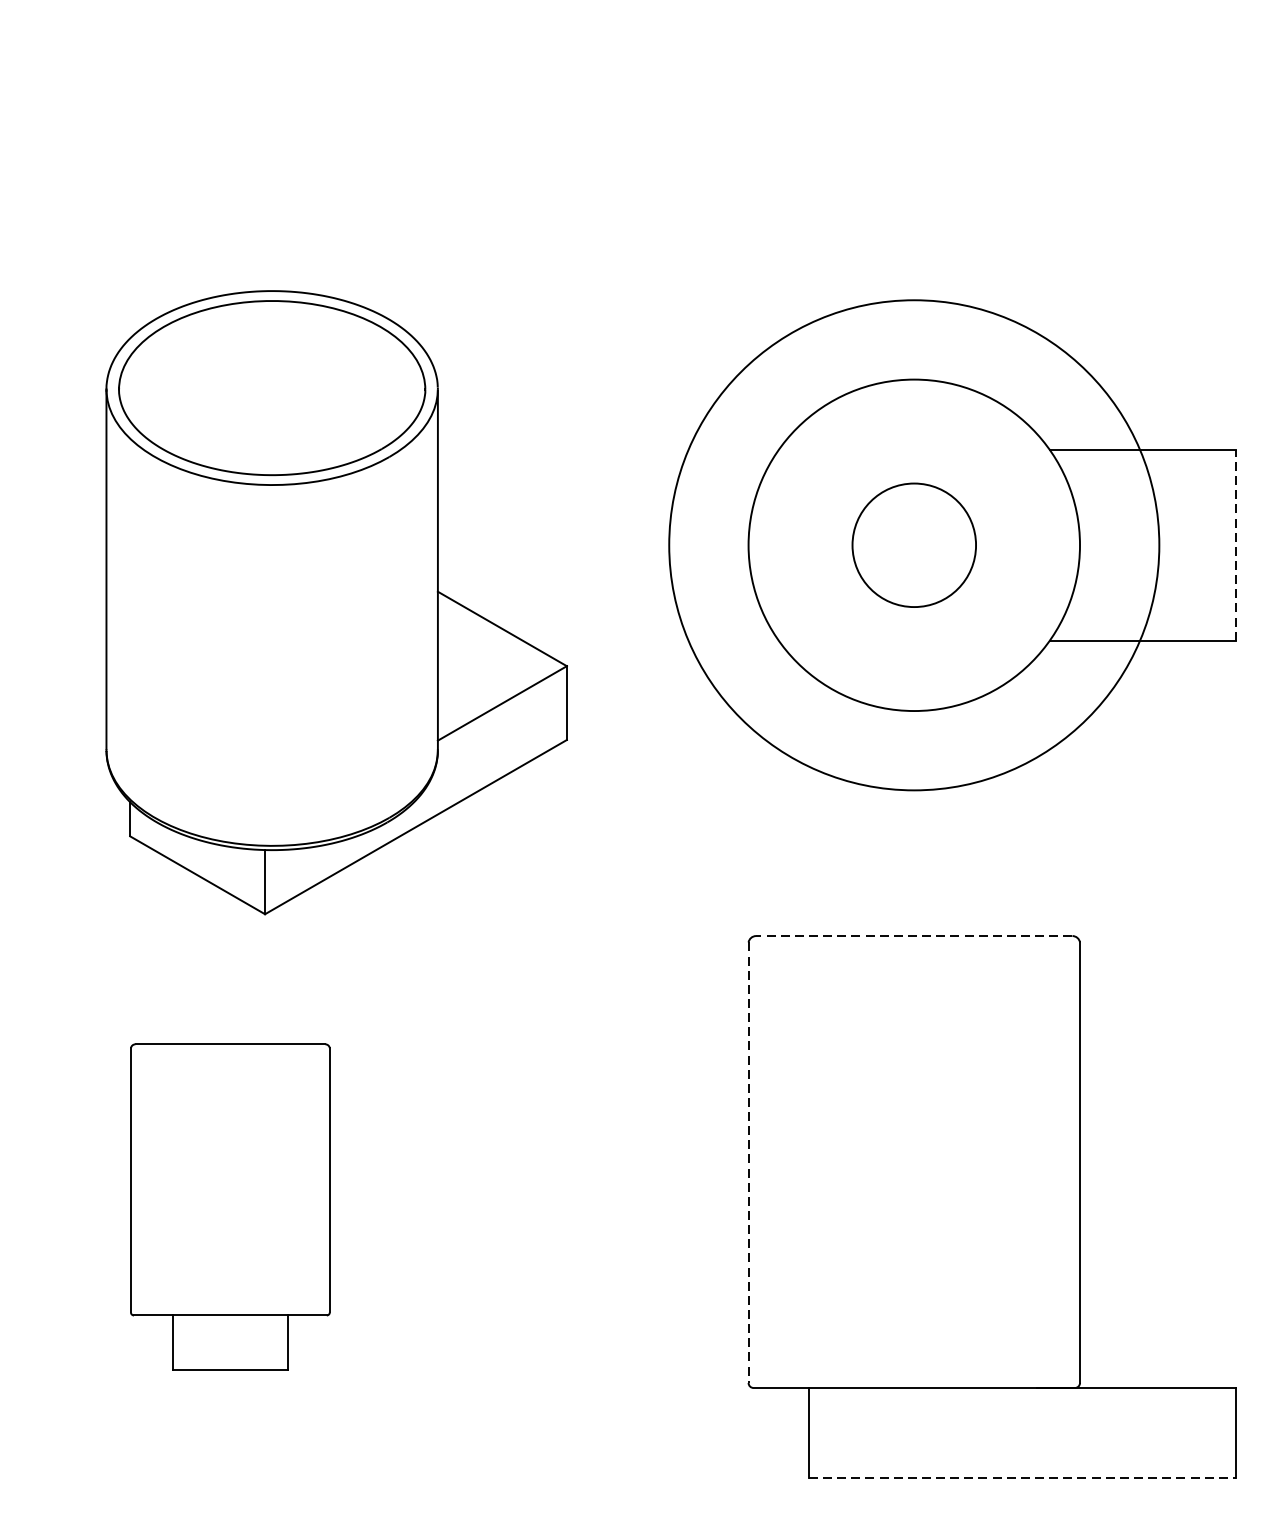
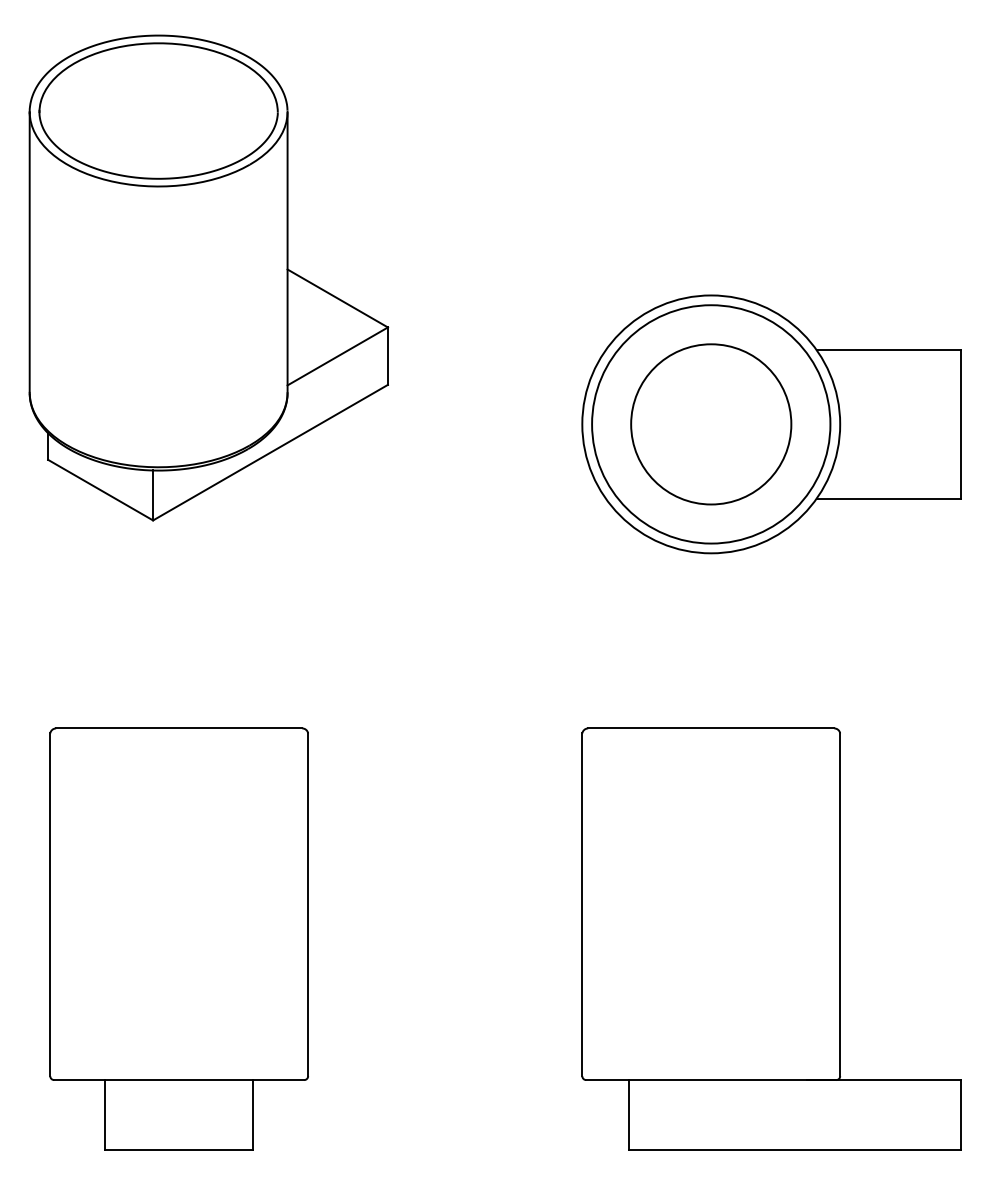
line: (1235, 544) -> (961, 423), dashed -> solid
circle: (914, 545) -> (711, 424), size x0.62
circle: (914, 545) -> (711, 424), size x1.67
part: (336, 601) -> (208, 277), moved
line: (913, 936) -> (710, 728), dashed -> solid
line: (748, 1163) -> (582, 905), dashed -> solid
part: (229, 1206) -> (178, 938), size x1.67
line: (1022, 1478) -> (795, 1150), dashed -> solid

